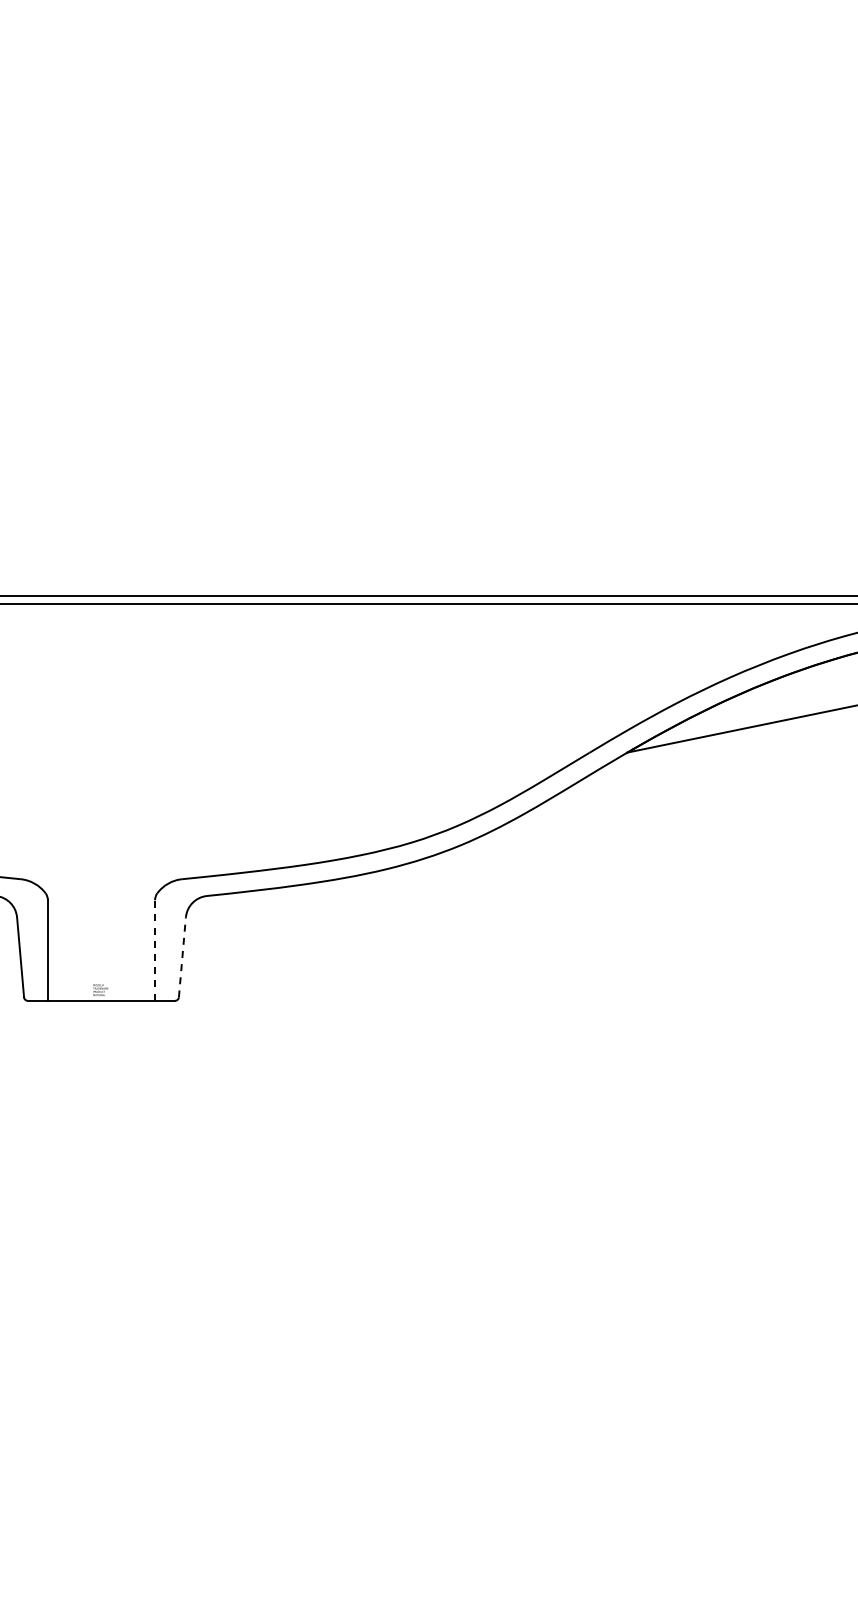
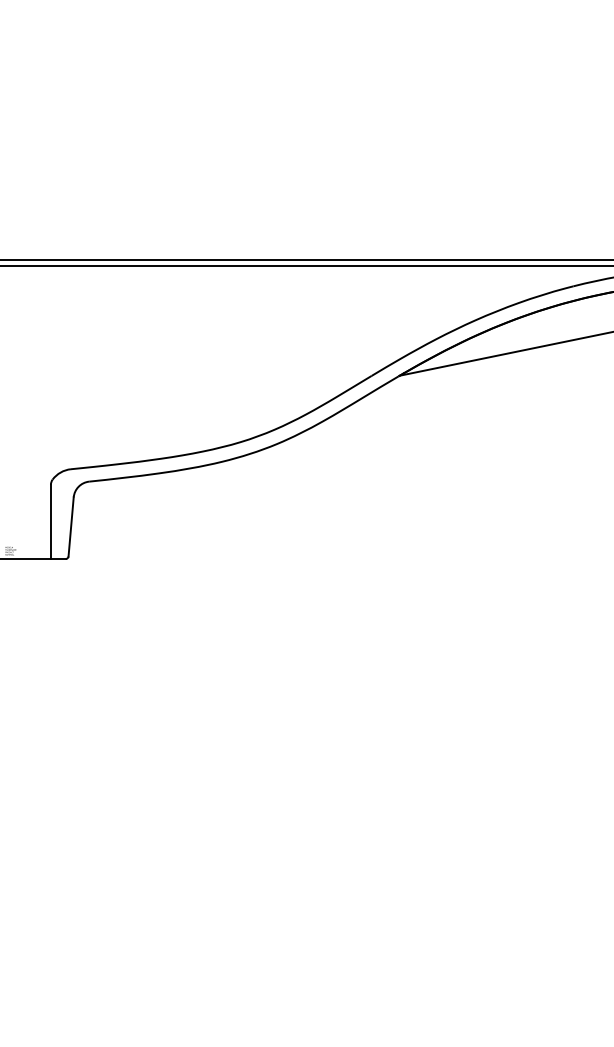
line: (155, 949) -> (51, 521), dashed -> solid
line: (182, 956) -> (71, 526), dashed -> solid

